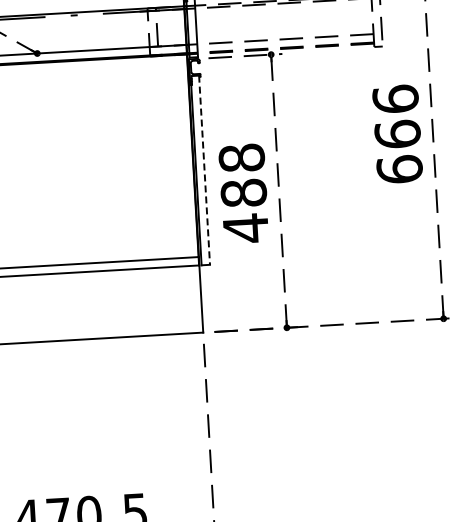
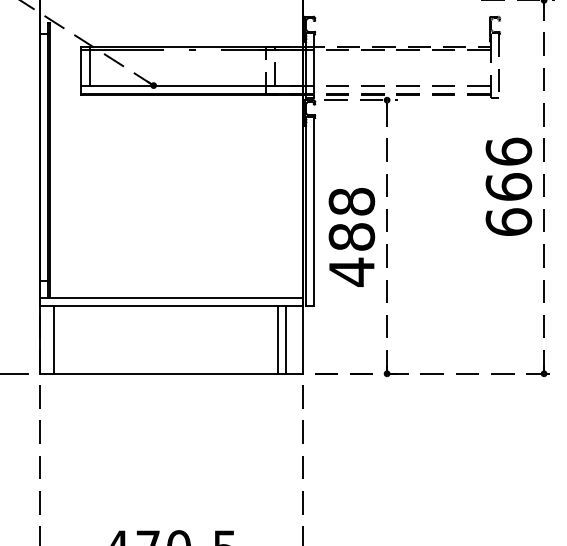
line: (204, 170) -> (313, 211), dashed -> solid
line: (175, 299) -> (277, 339), added
line: (184, 299) -> (286, 339), added

